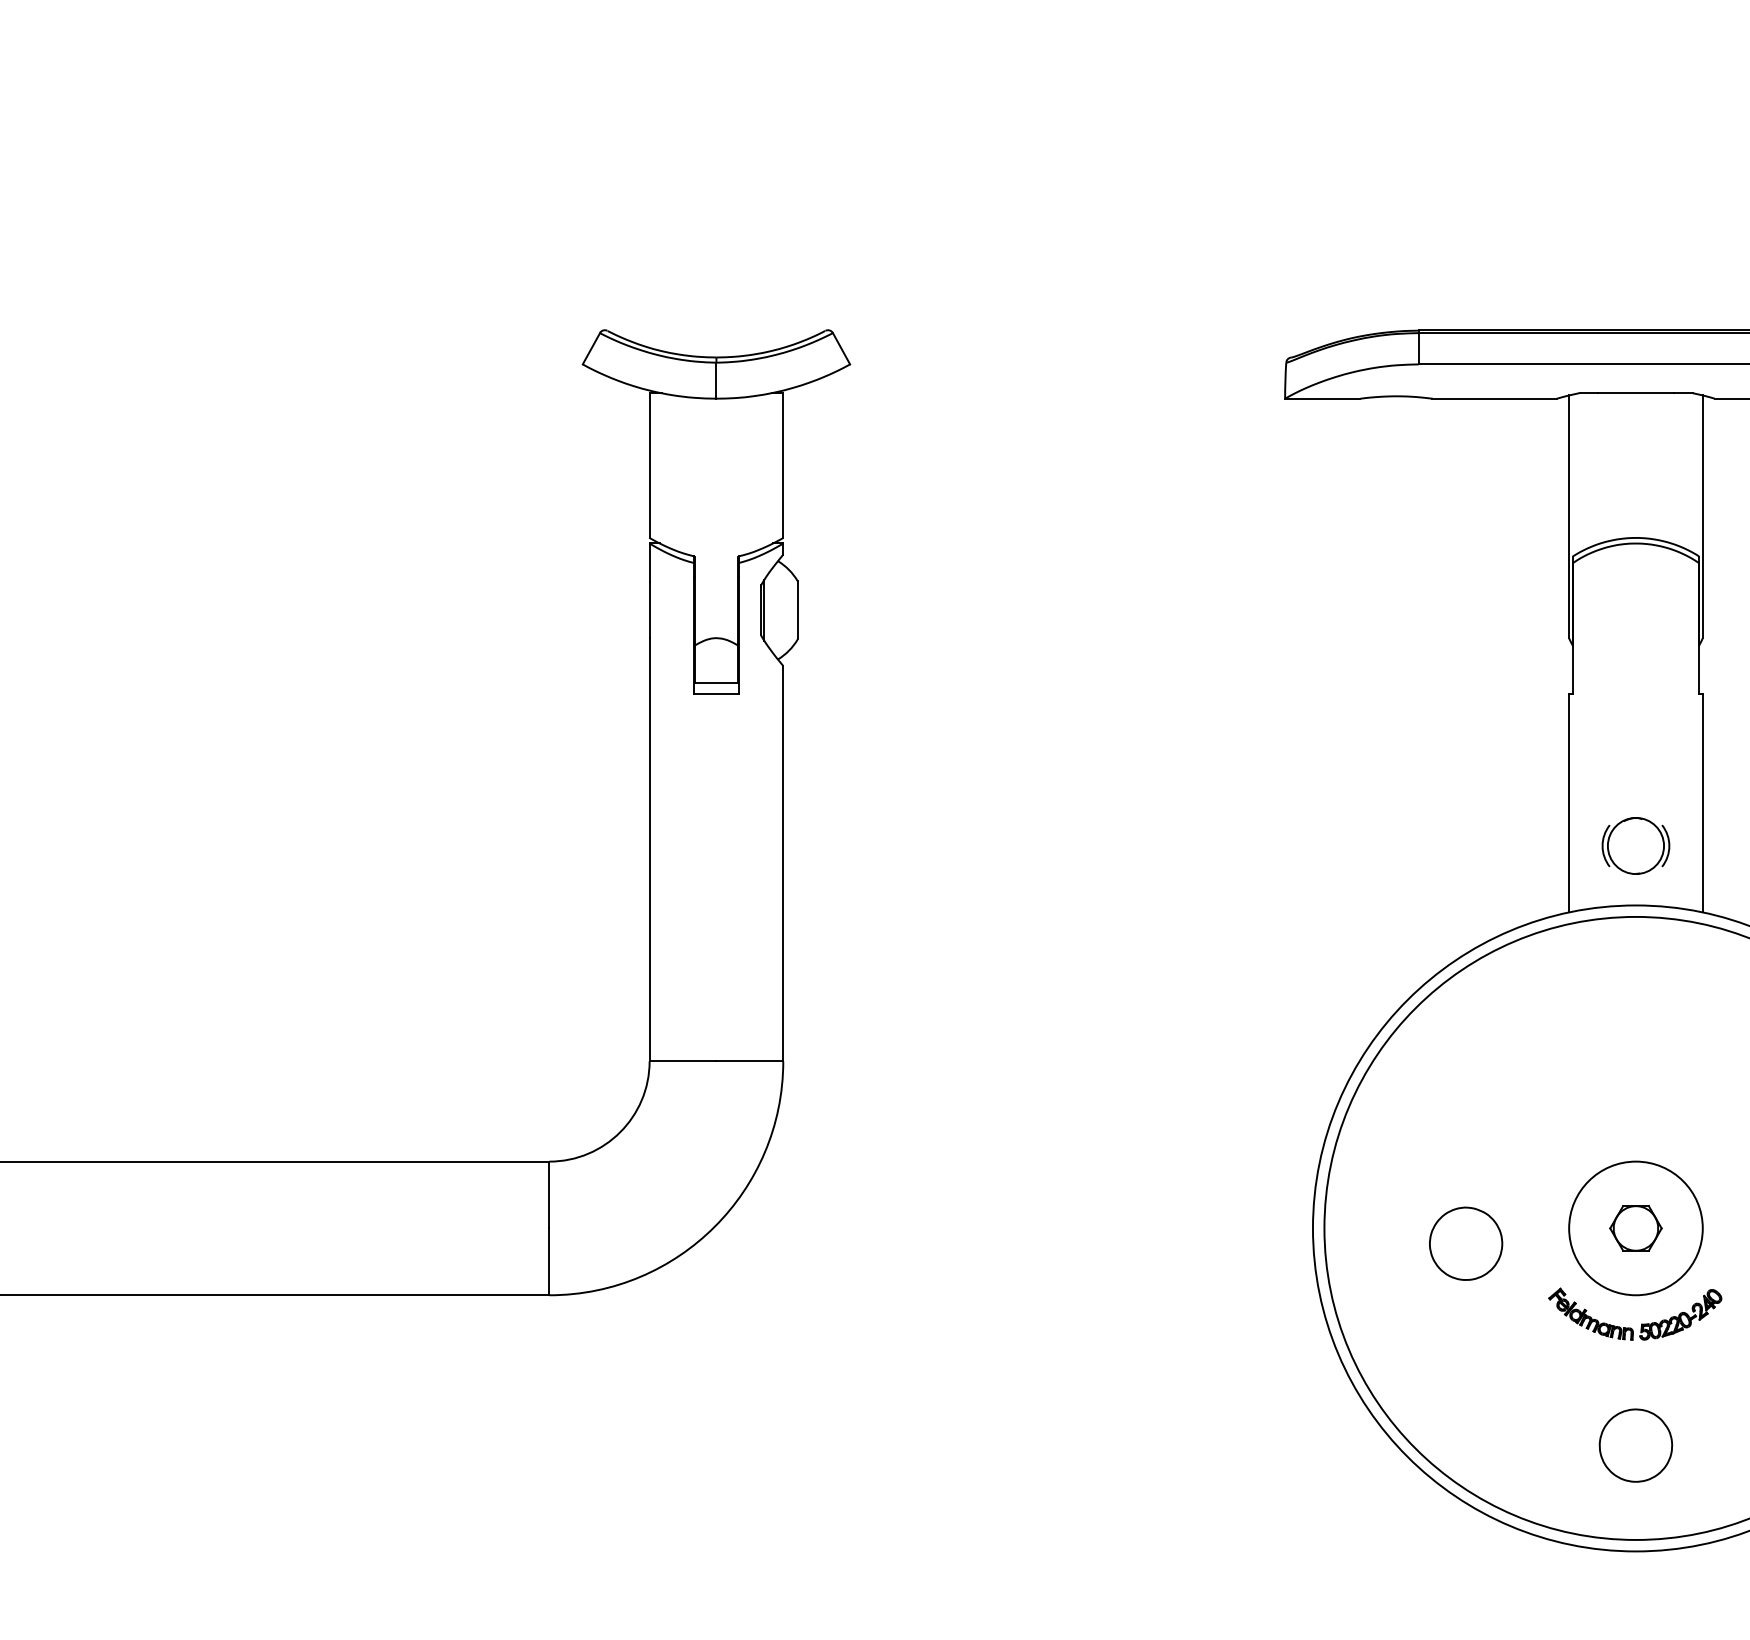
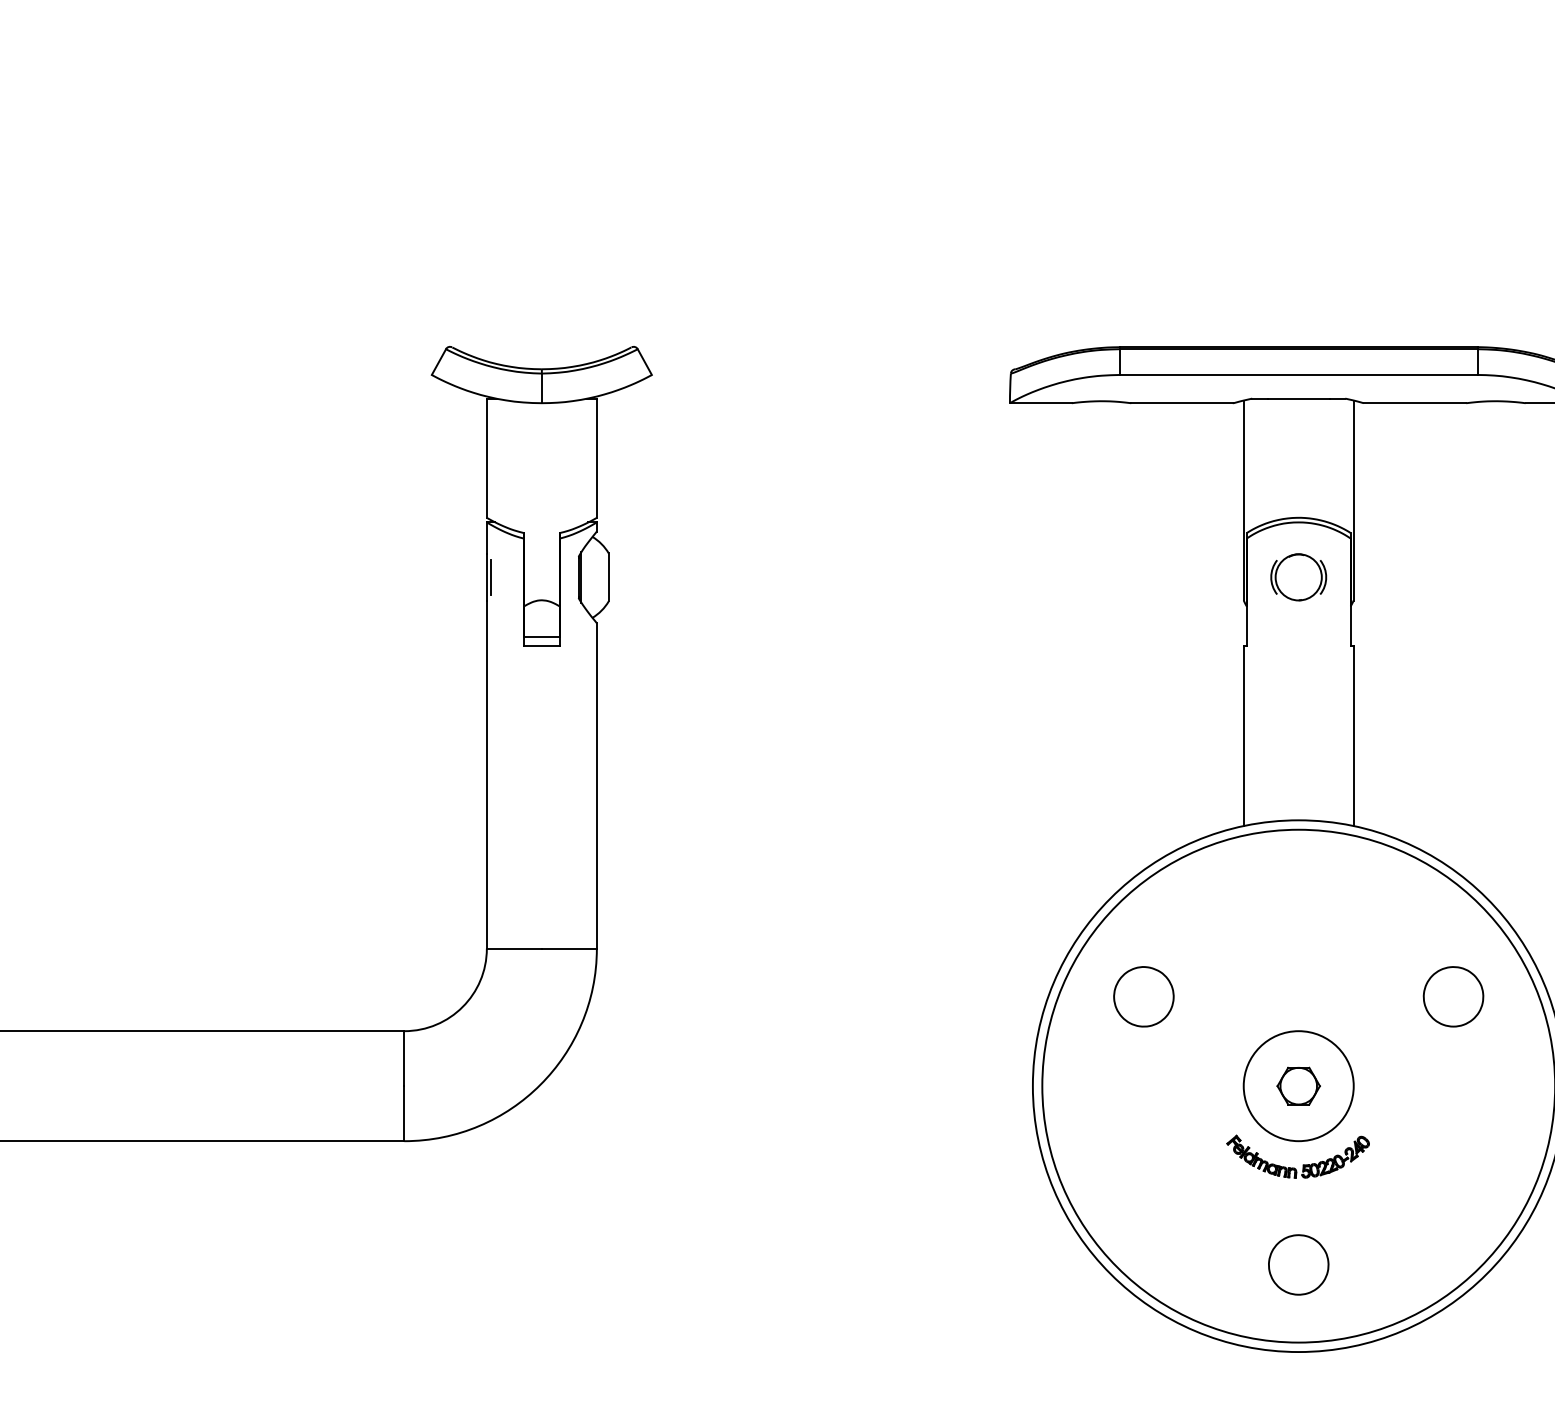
line: (655, 610) -> (491, 577), added
part: (1635, 846) -> (1298, 577), moved
part: (1465, 1243) -> (1143, 996), moved

